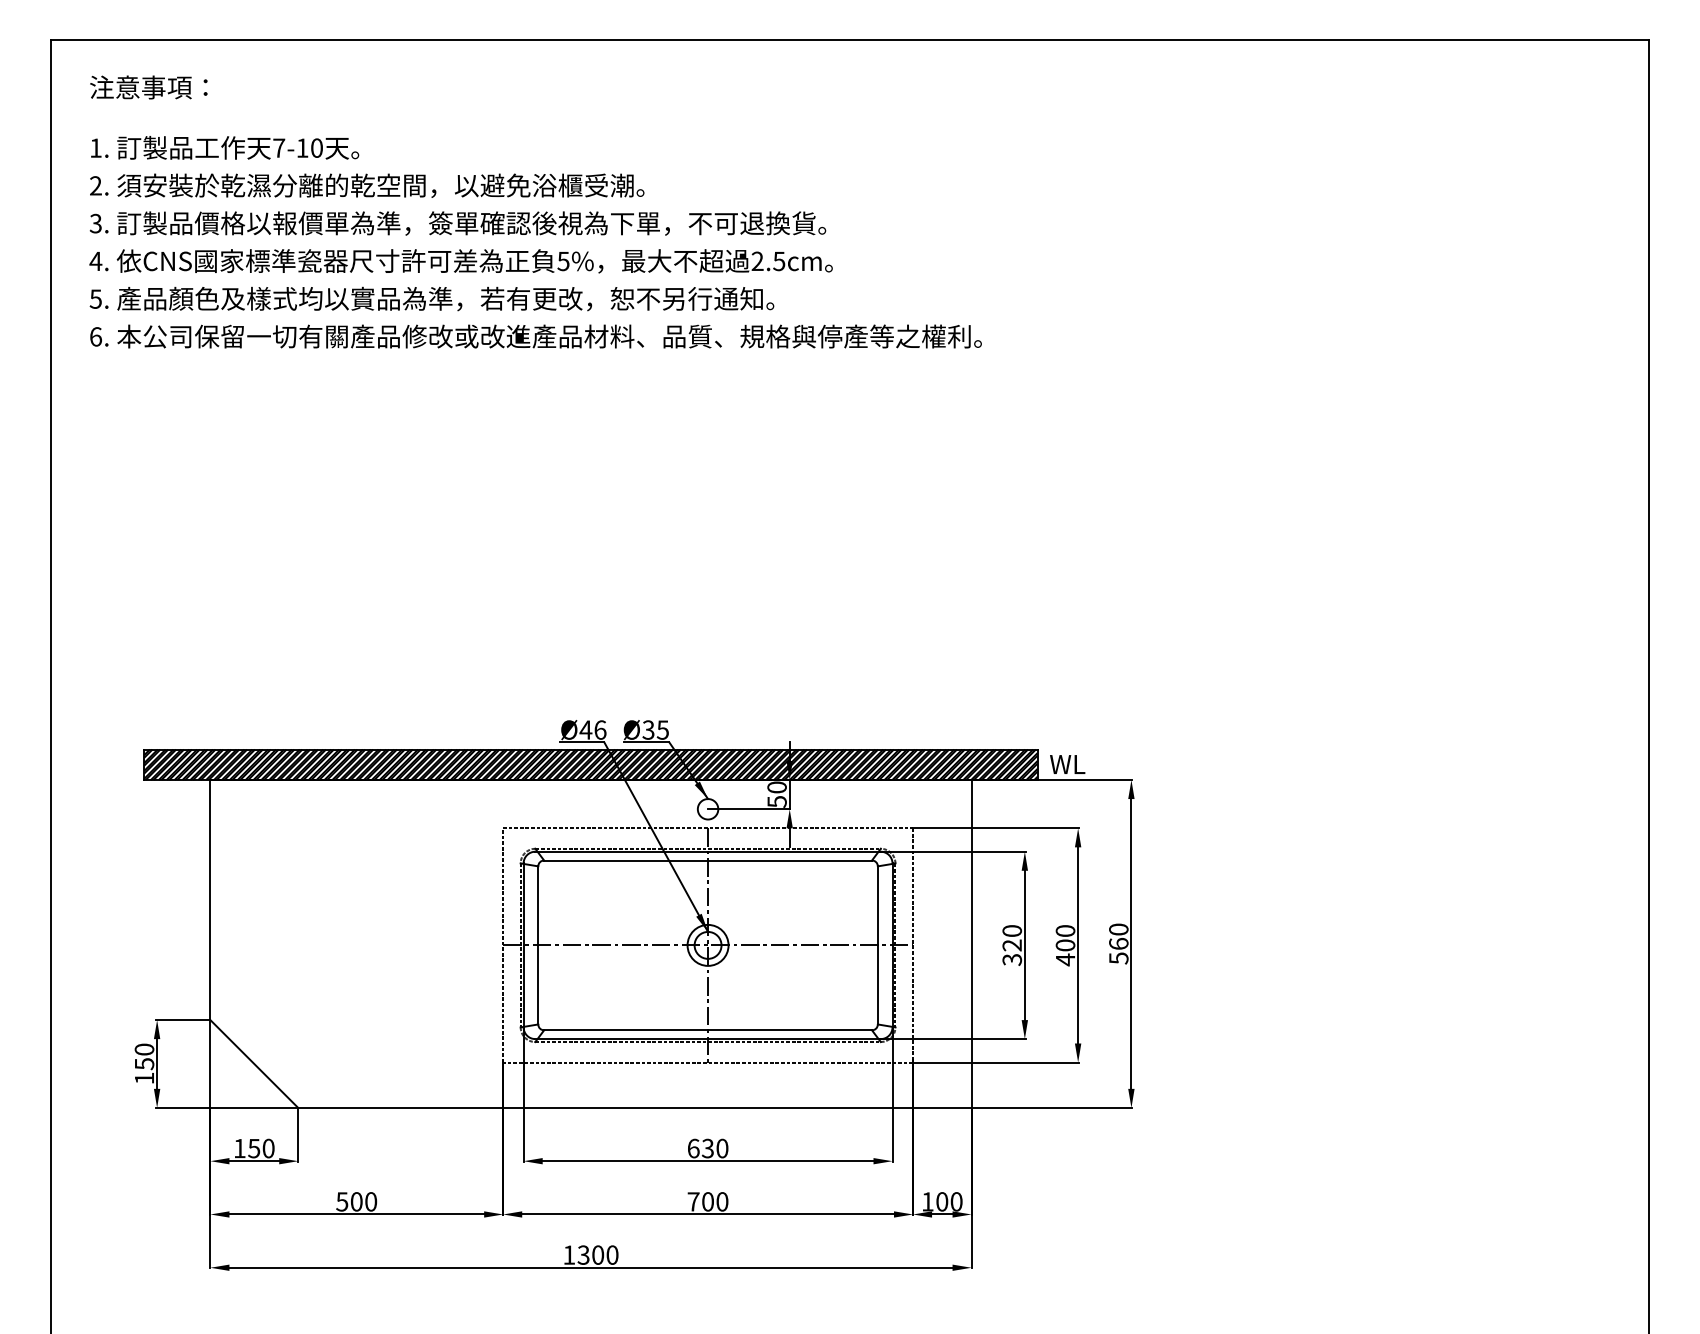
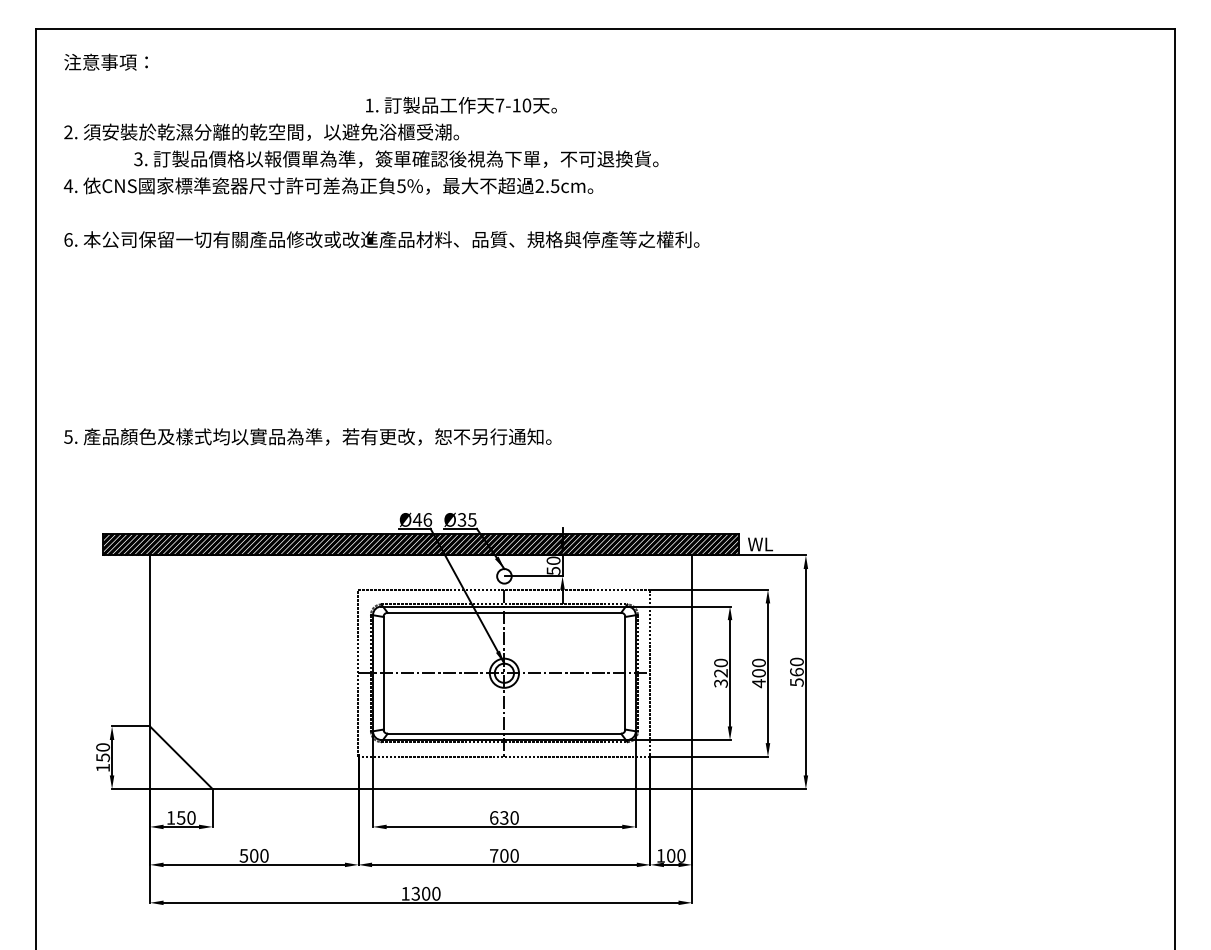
text: (225, 146) -> (461, 104), moved
text: (458, 222) -> (396, 158), moved
text: (431, 298) -> (307, 436), moved

